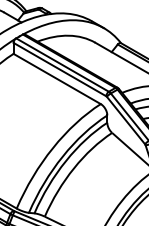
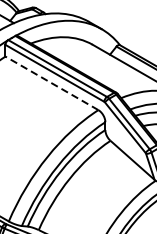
line: (56, 78) -> (51, 82), solid -> dashed

